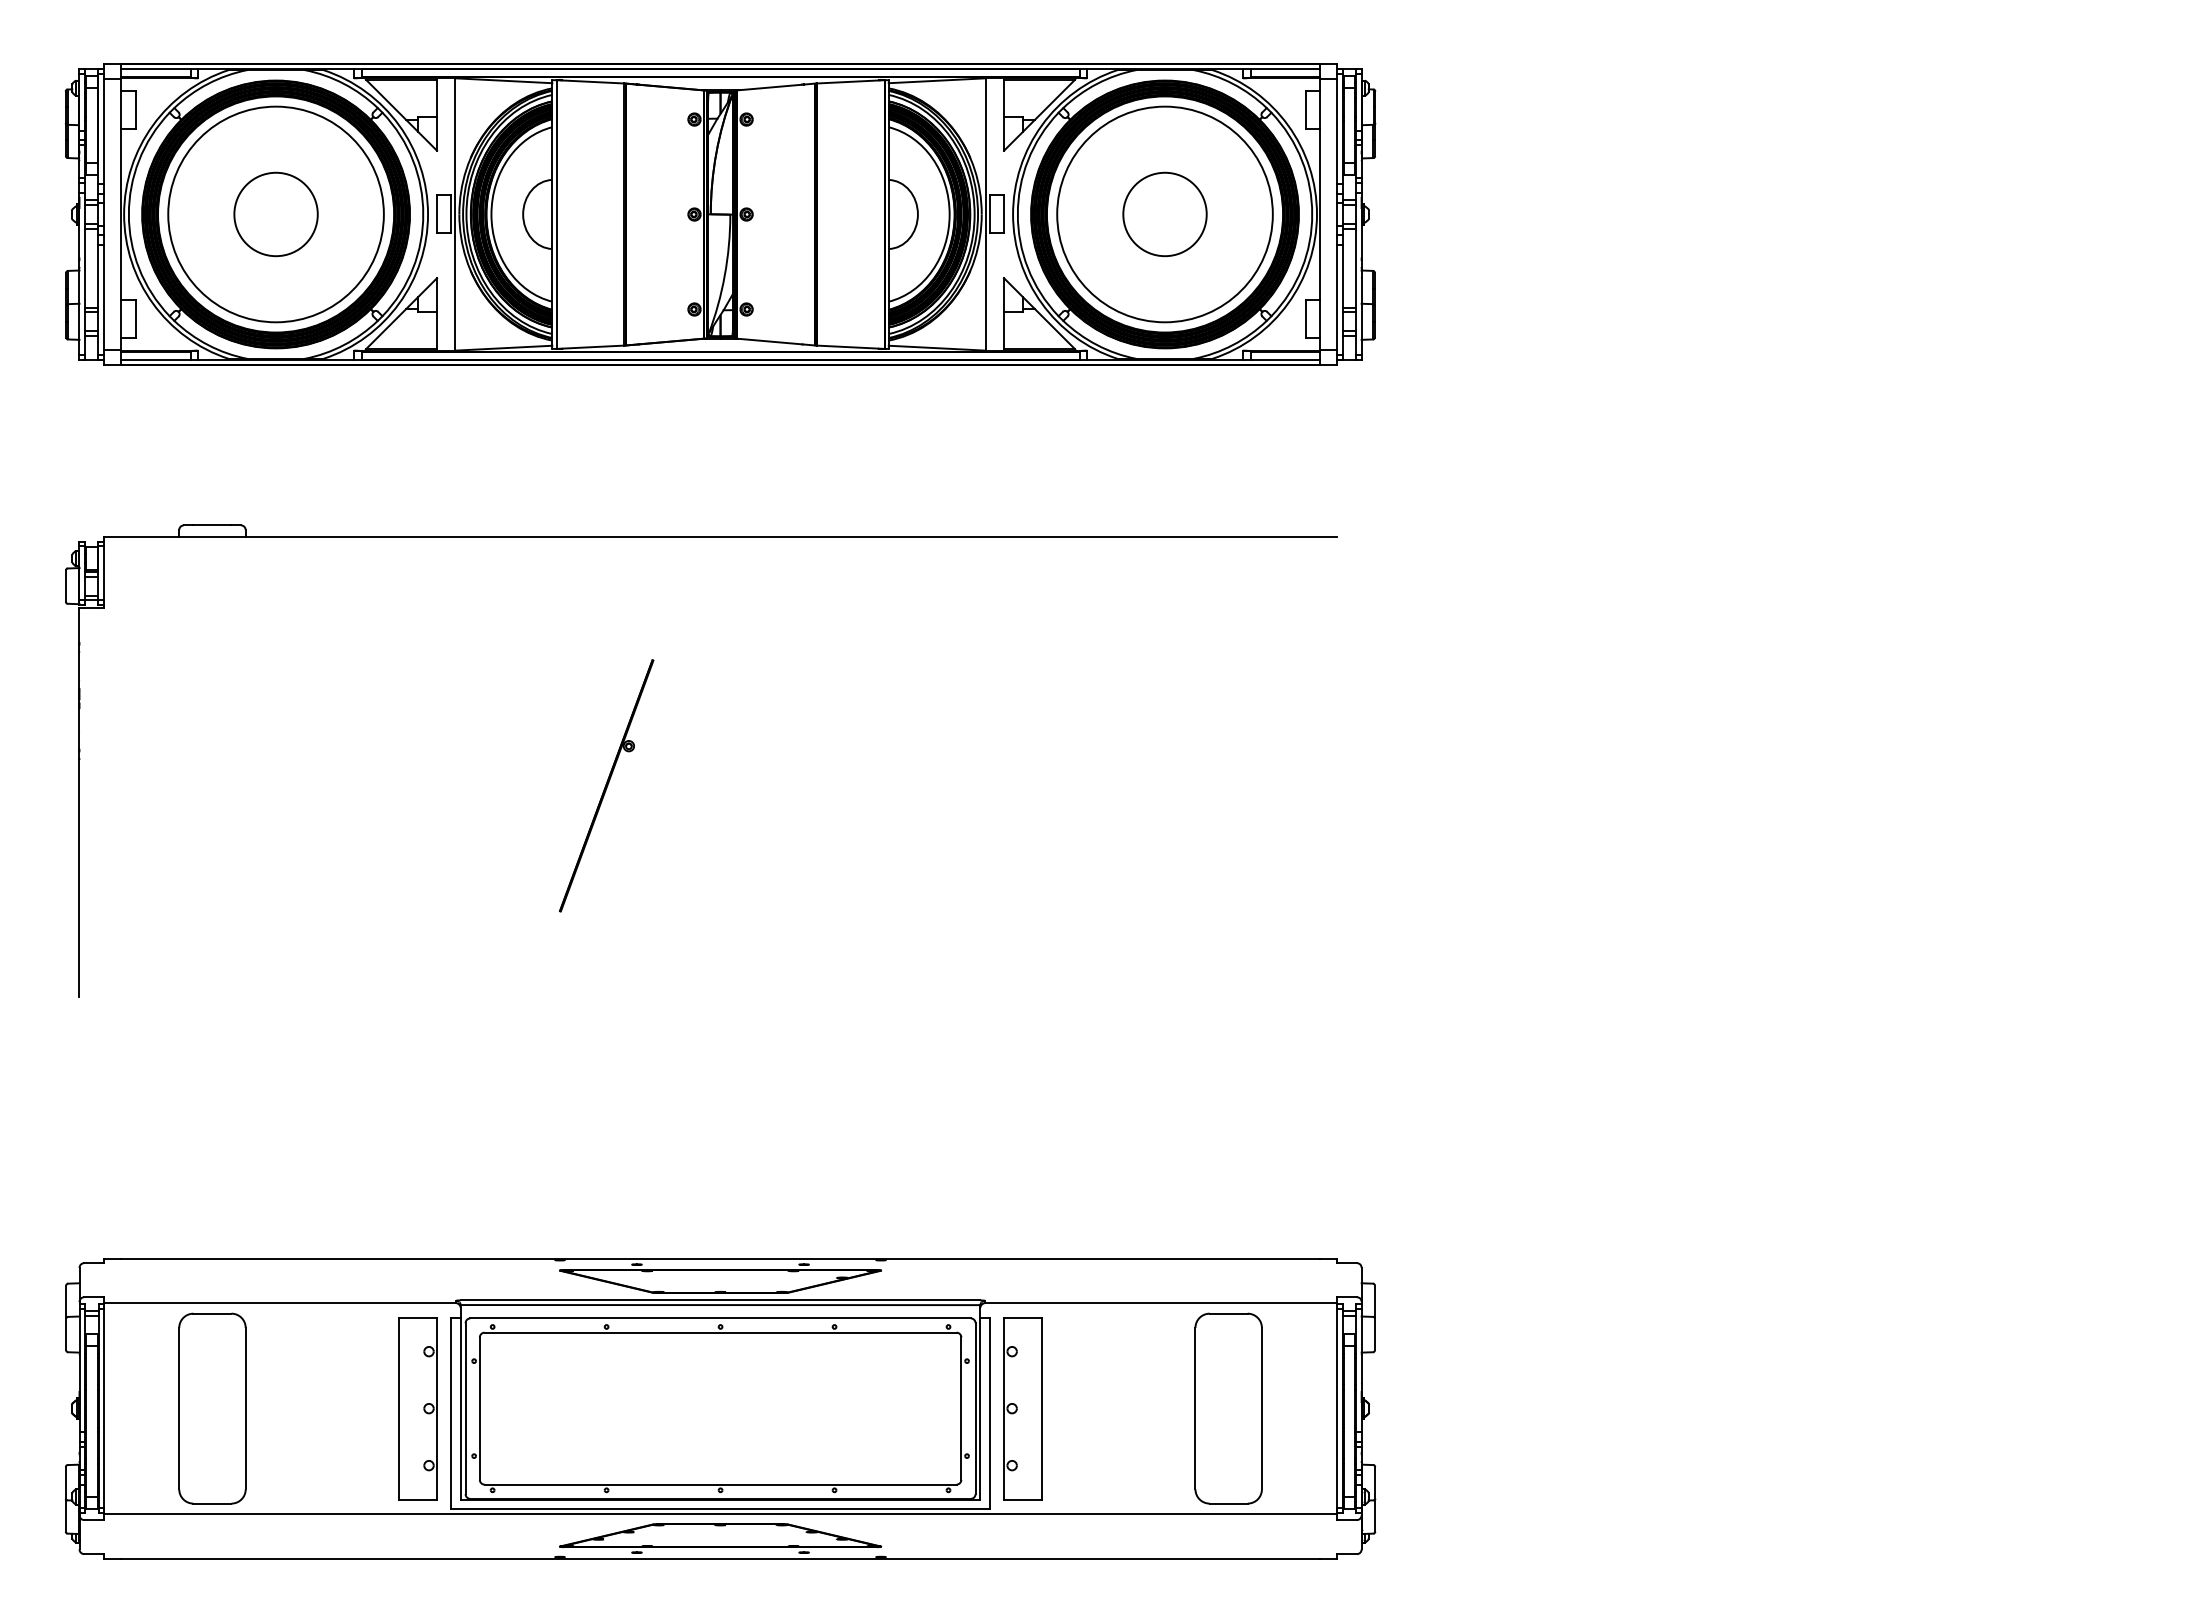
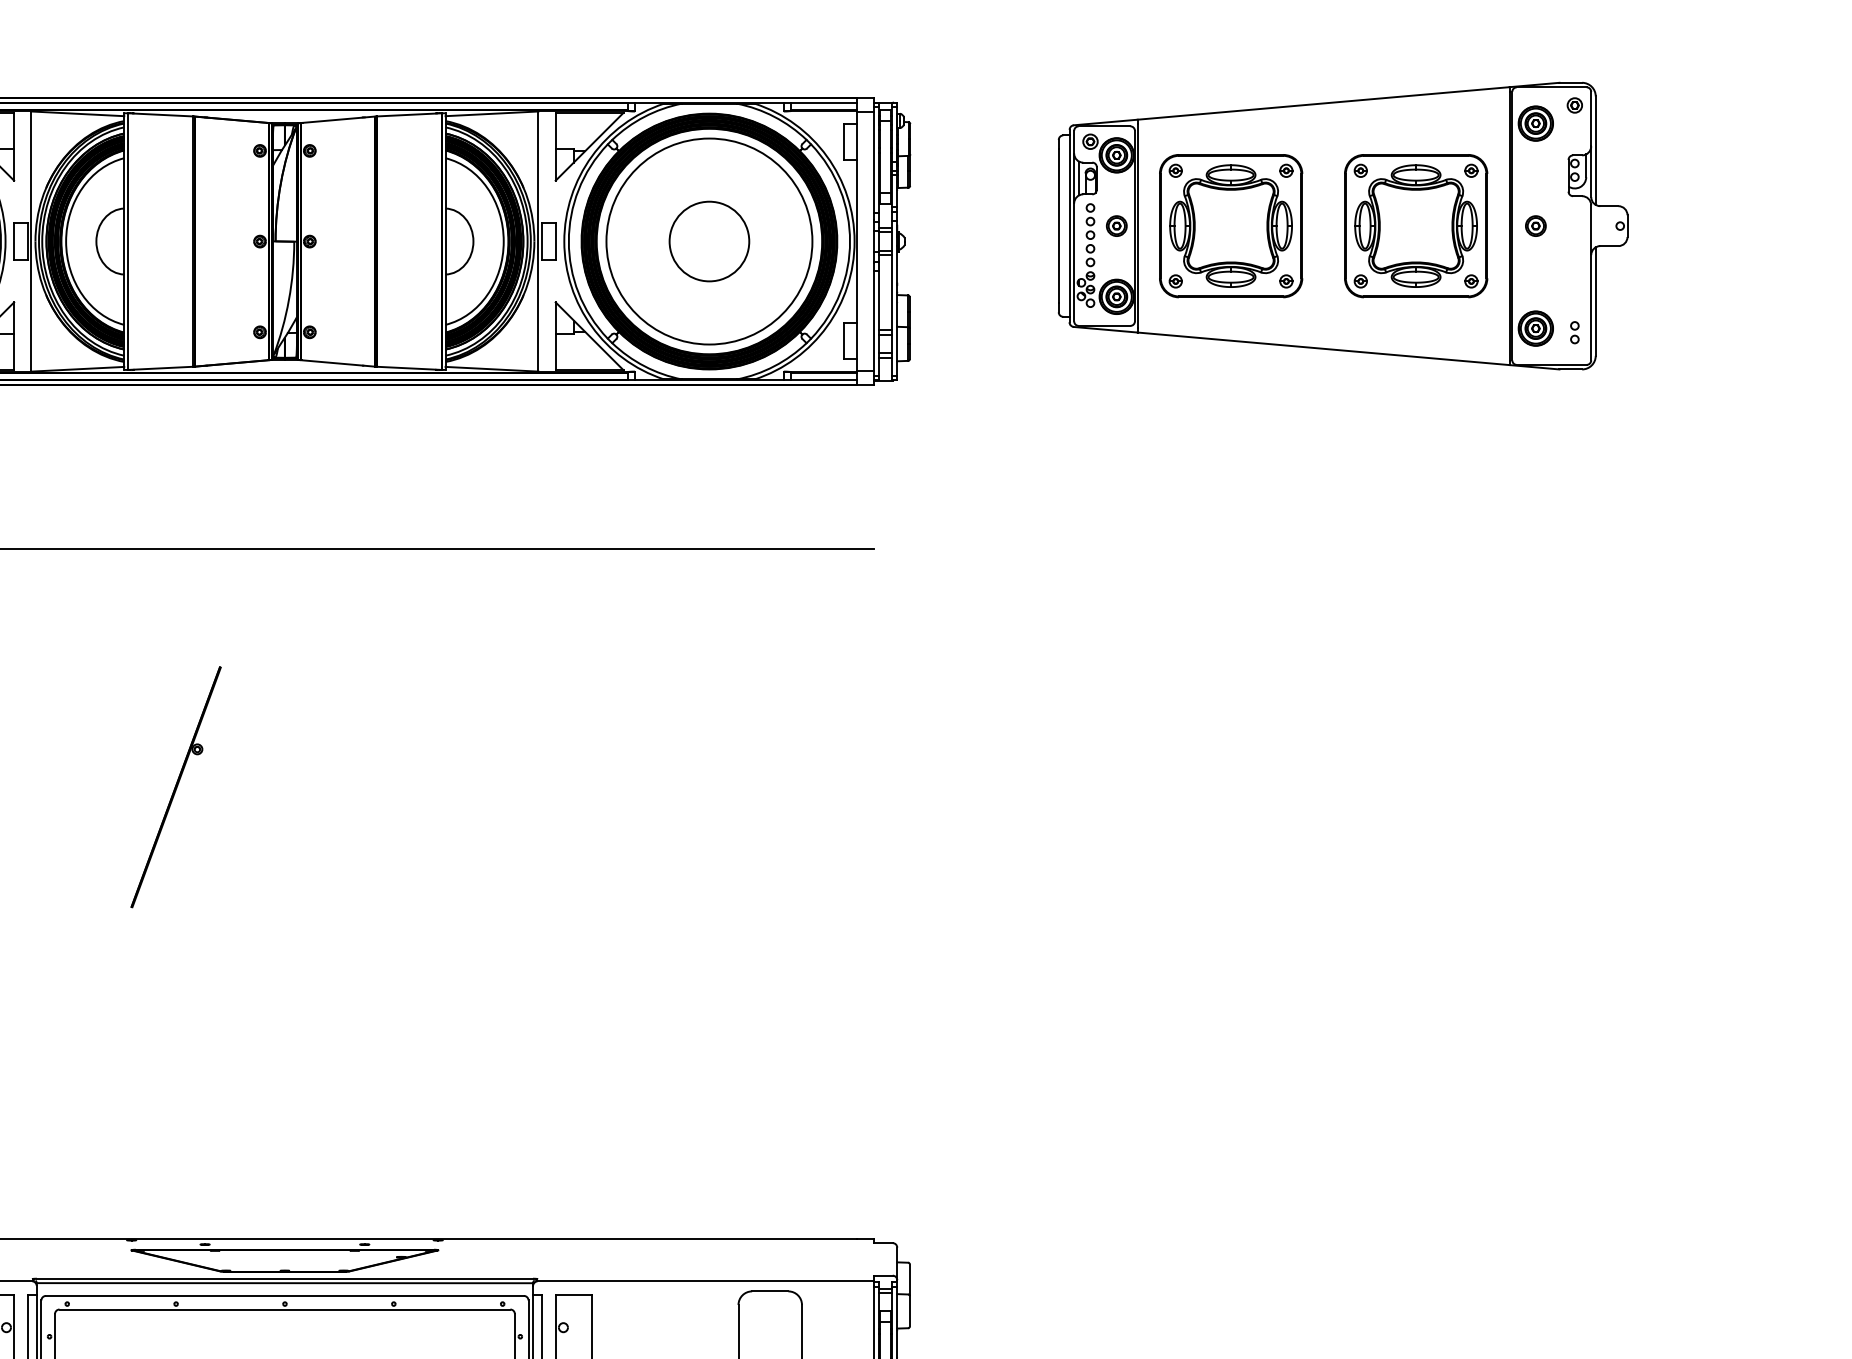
part: (1828, 198) -> (1343, 226), added

